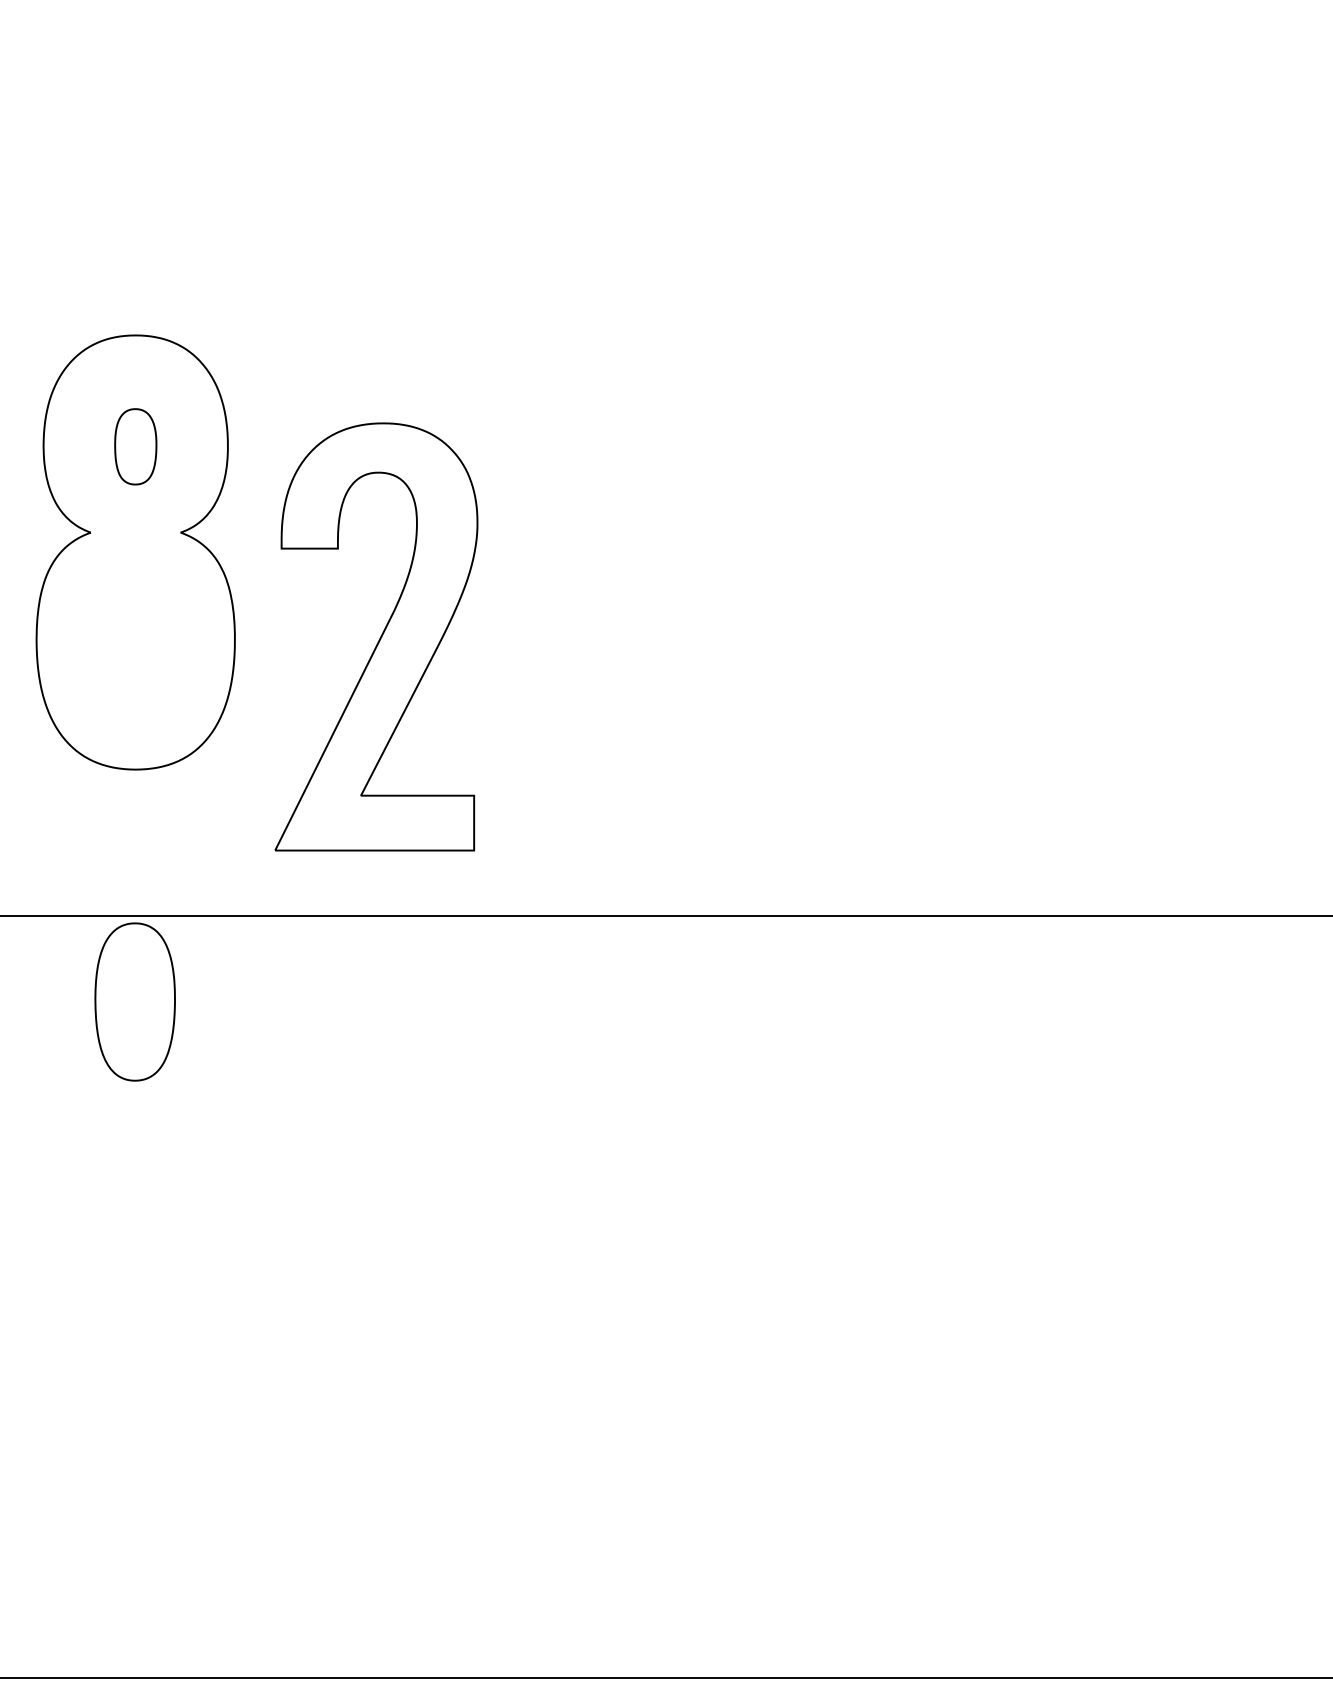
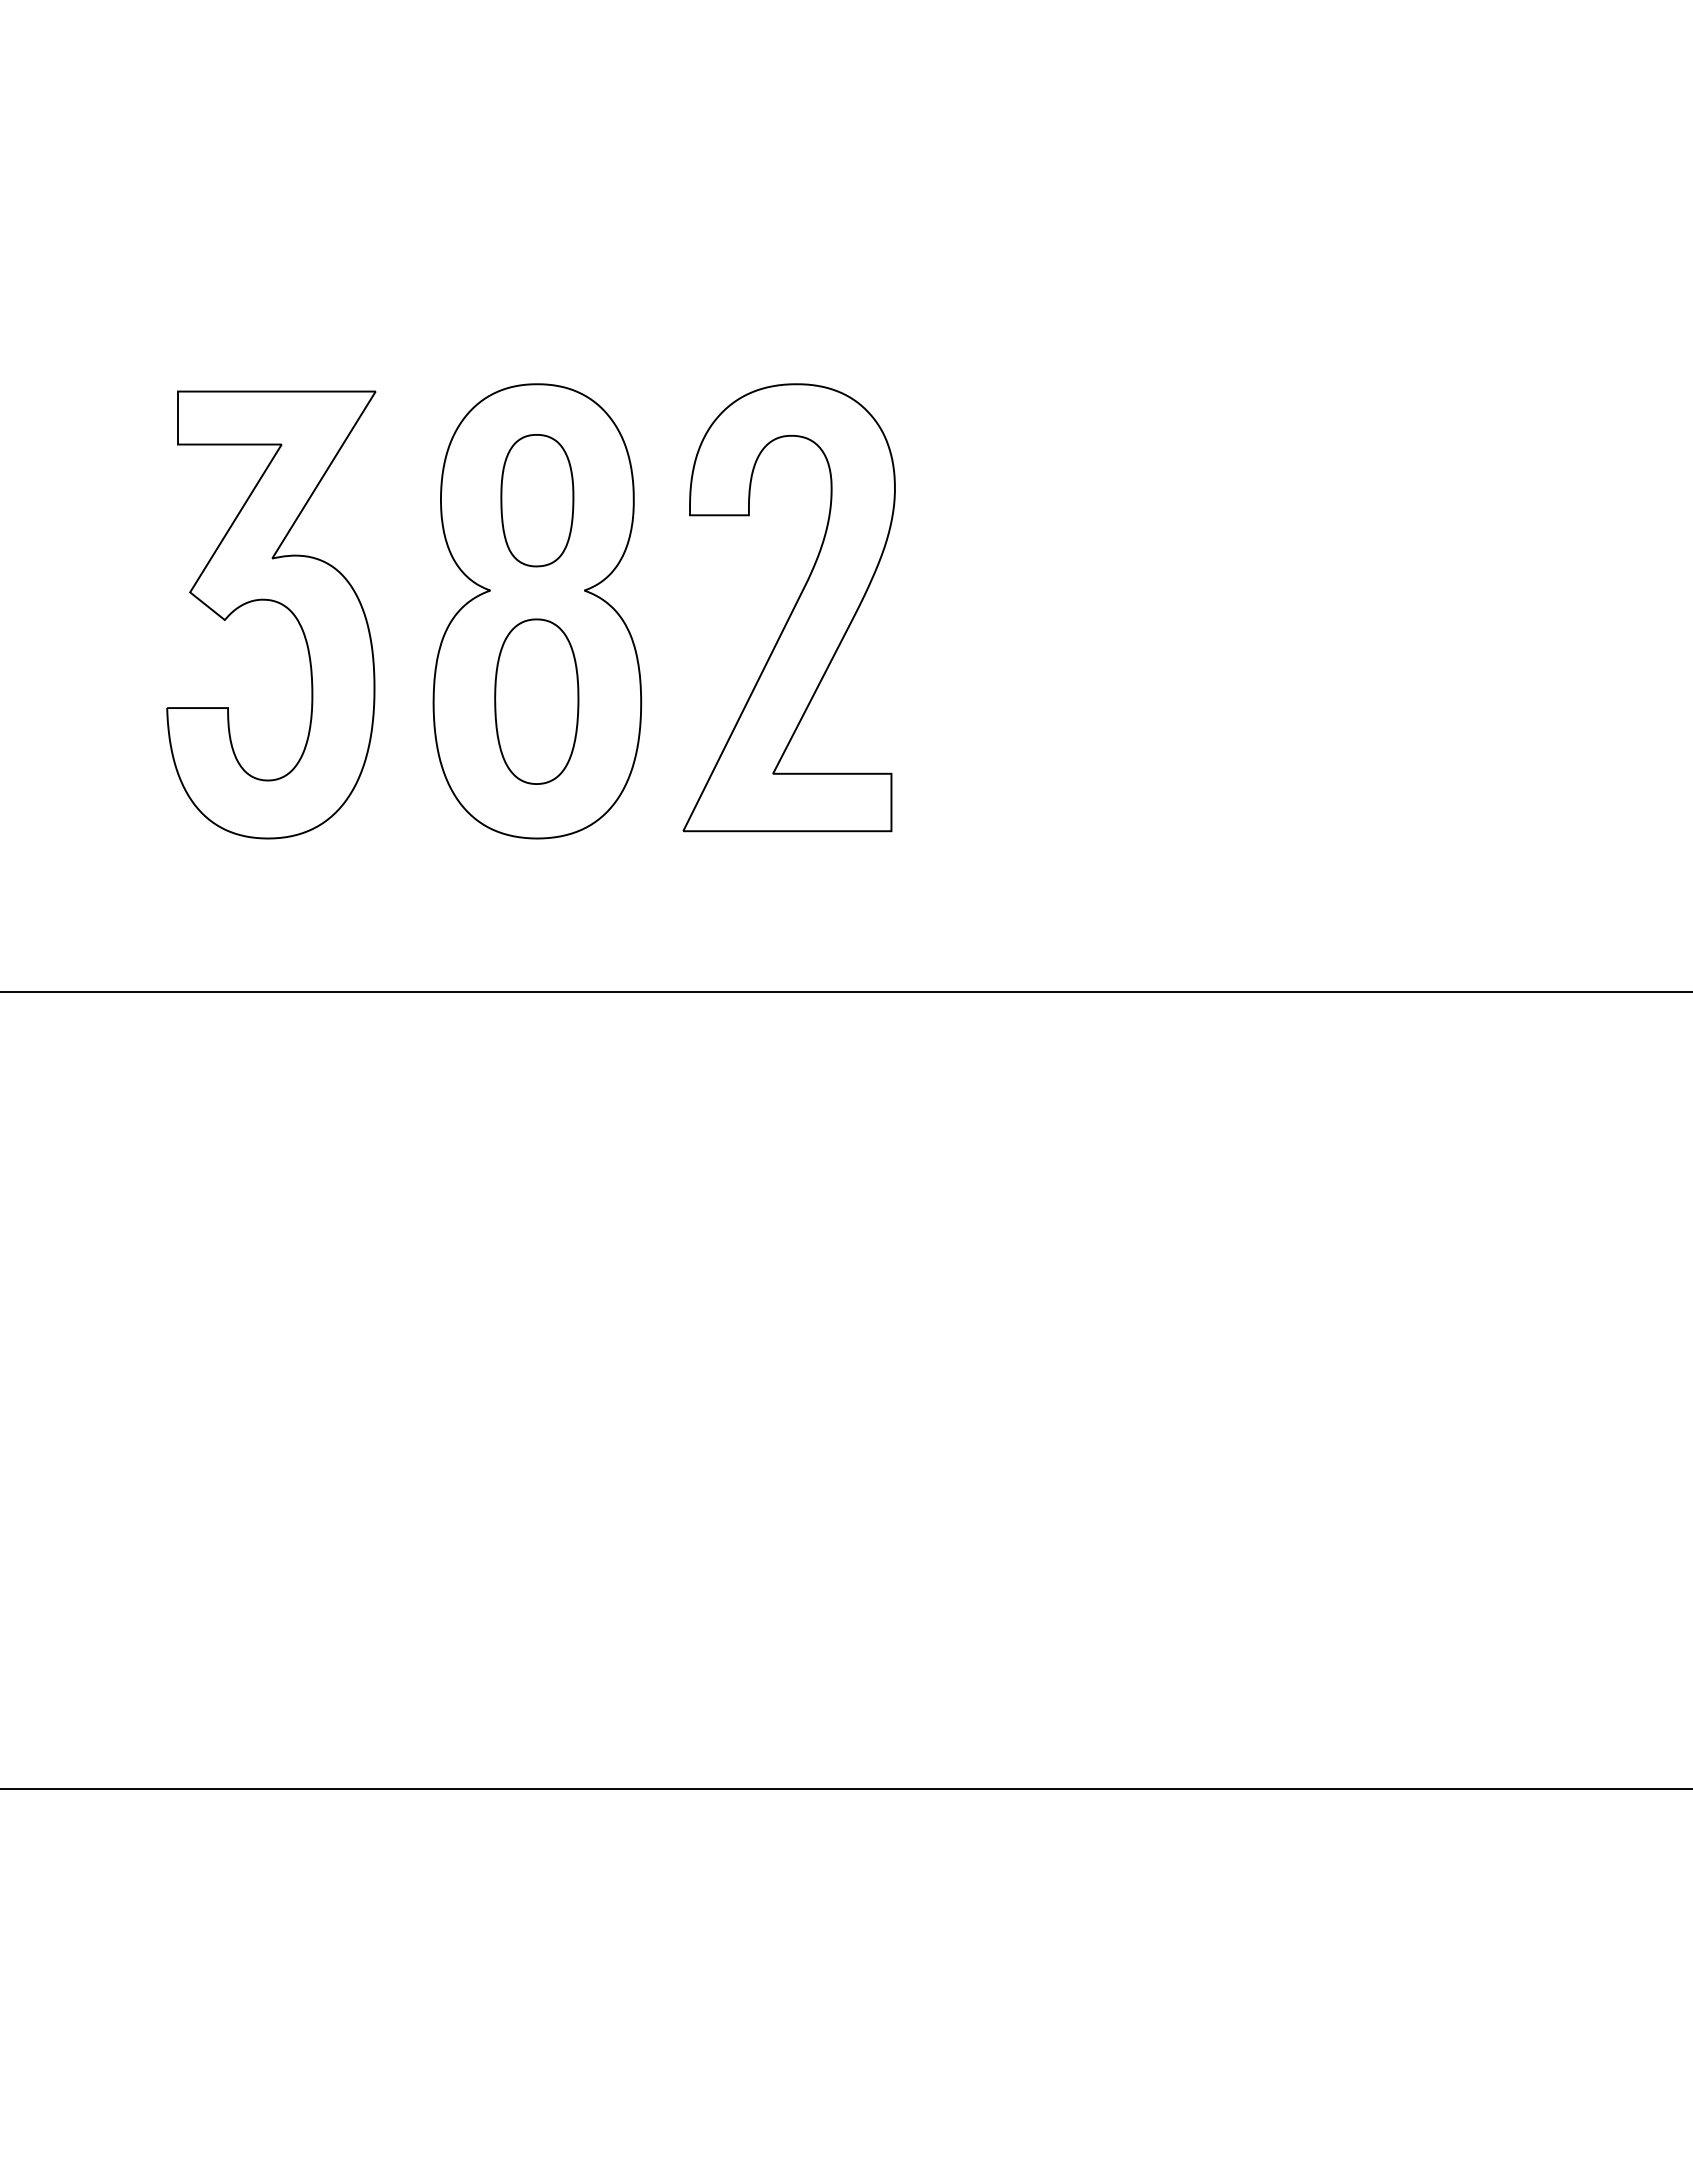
part: (135, 446) -> (537, 500), size x1.67
part: (375, 636) -> (788, 607), moved
part: (134, 1001) -> (536, 701), moved

